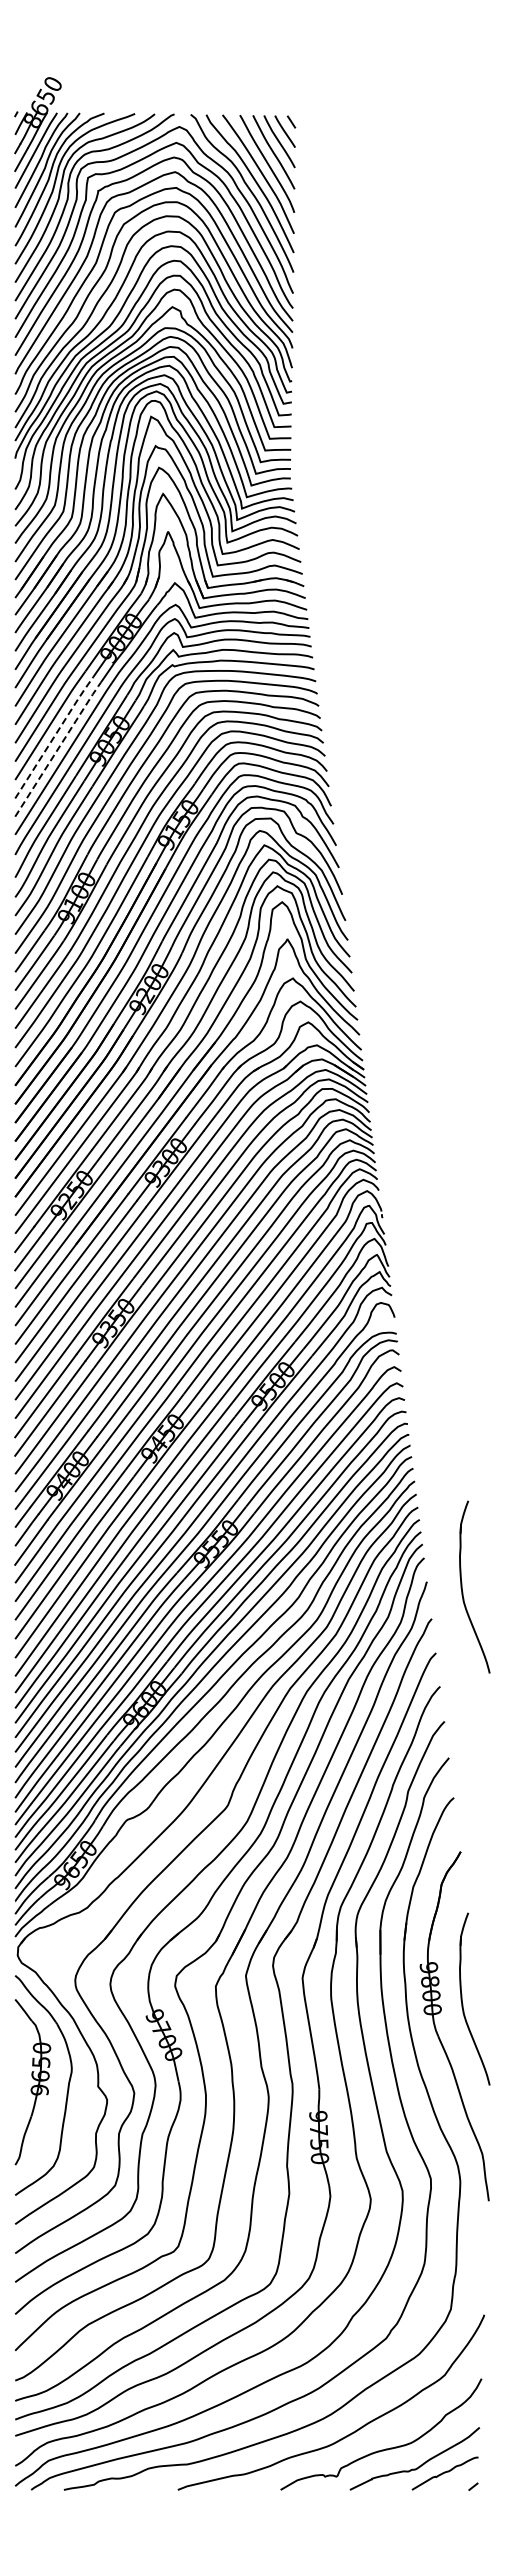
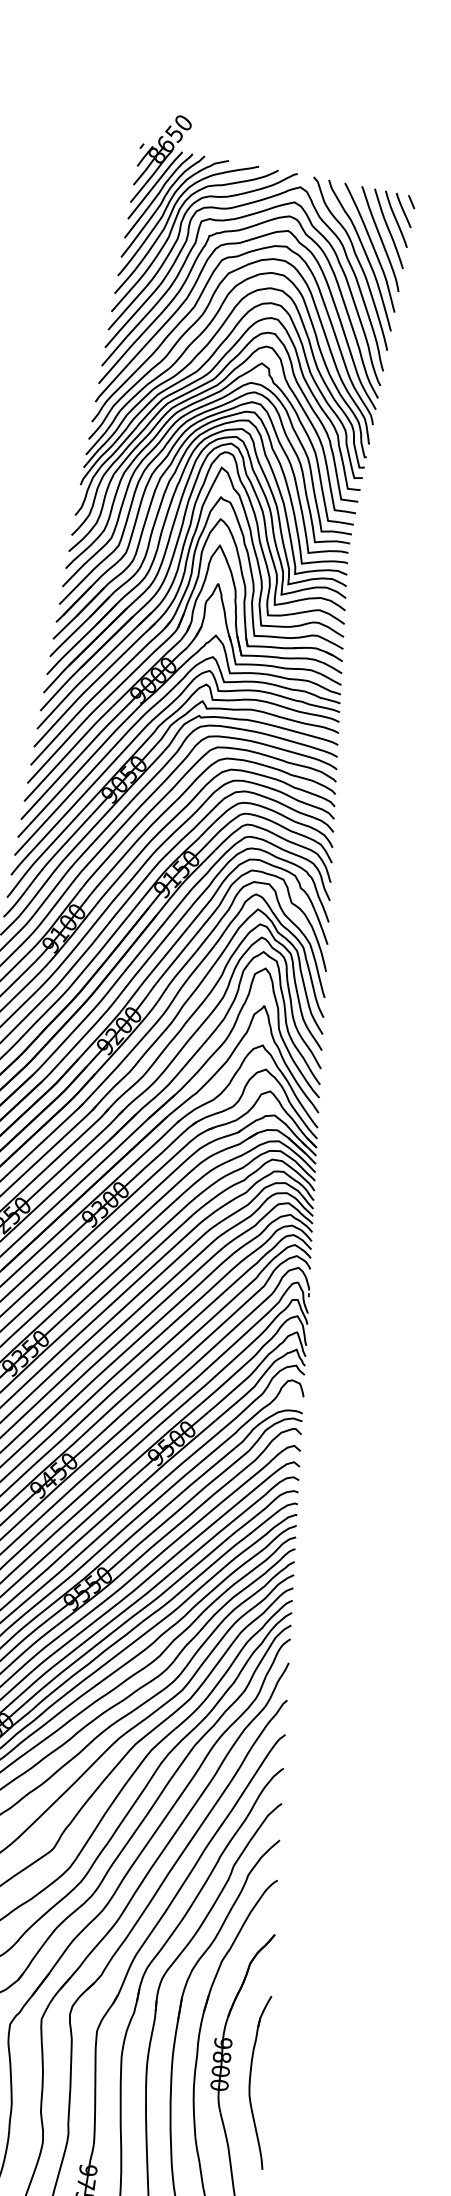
line: (54, 736) -> (70, 765), dashed -> solid
line: (58, 748) -> (72, 777), dashed -> solid
part: (462, 1586) -> (323, 1673), removed

